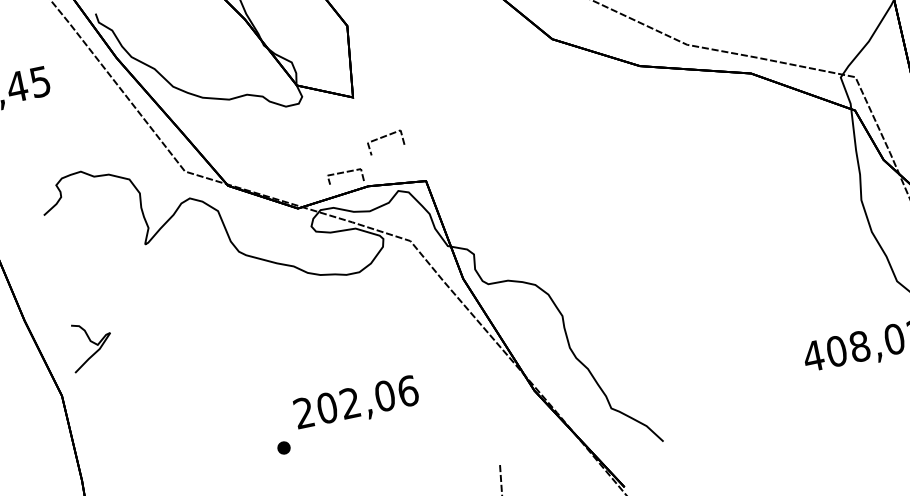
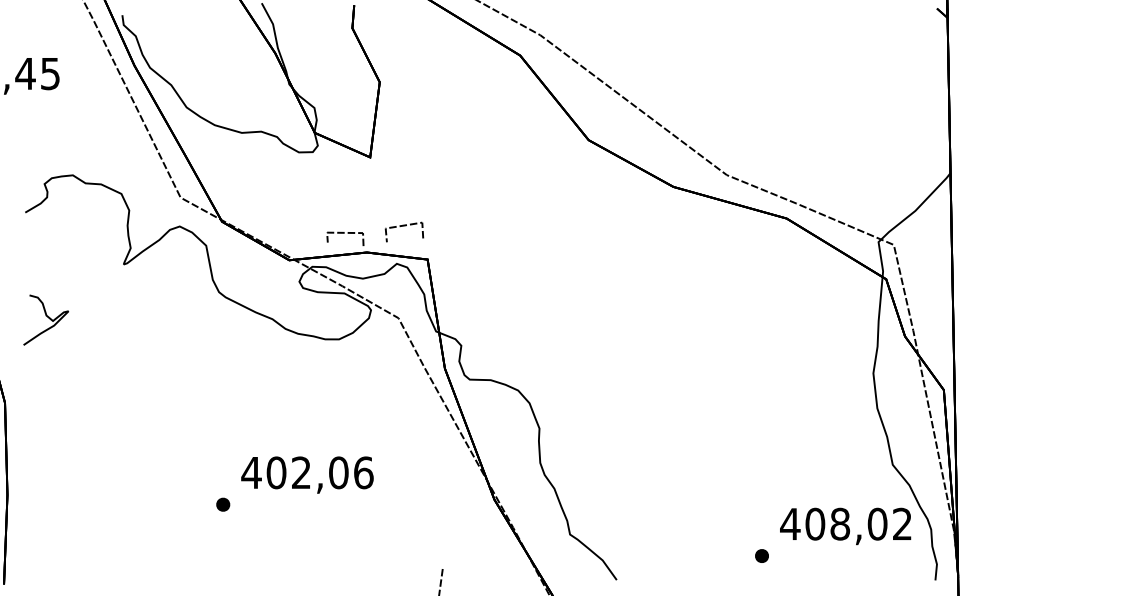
line: (384, 137) -> (404, 226), moved
curve: (91, 342) -> (47, 317), moved
part: (792, 390) -> (761, 555), added
text: (303, 412) -> (251, 472), 202,06 -> 402,06

